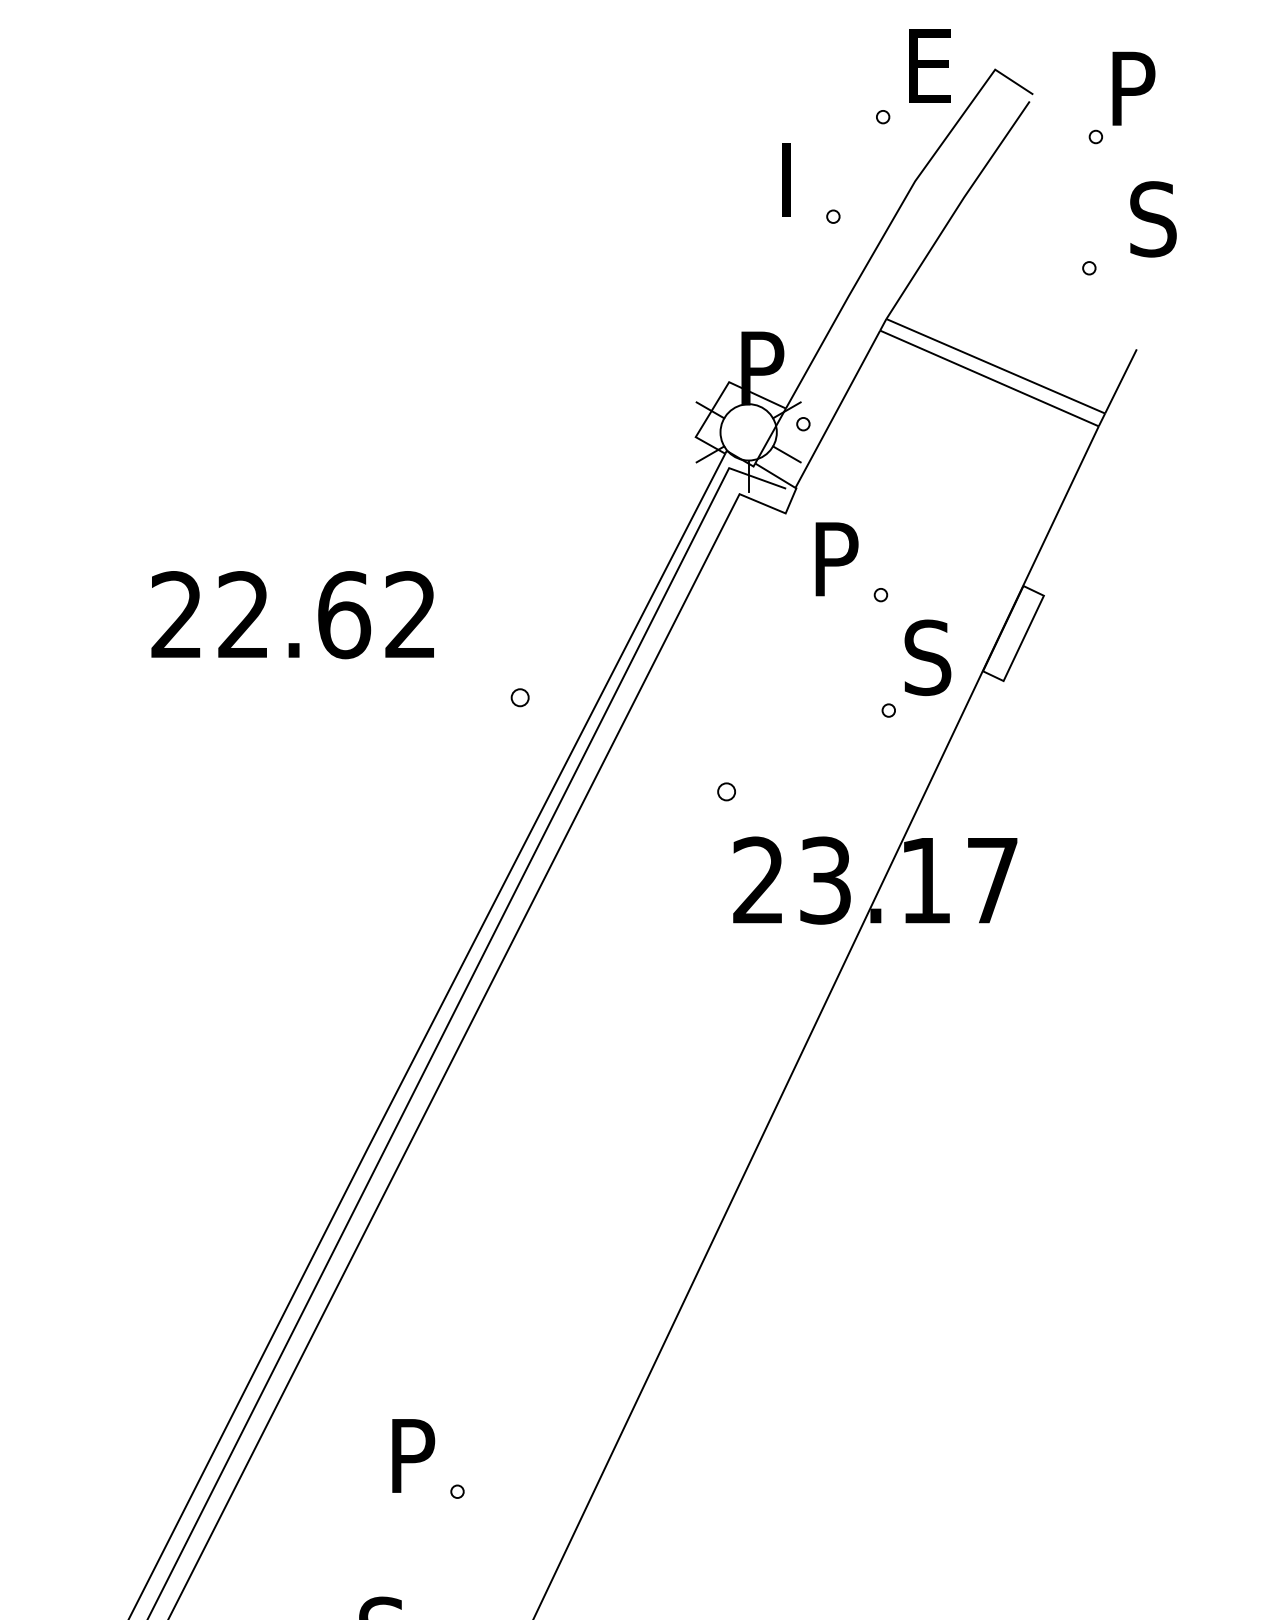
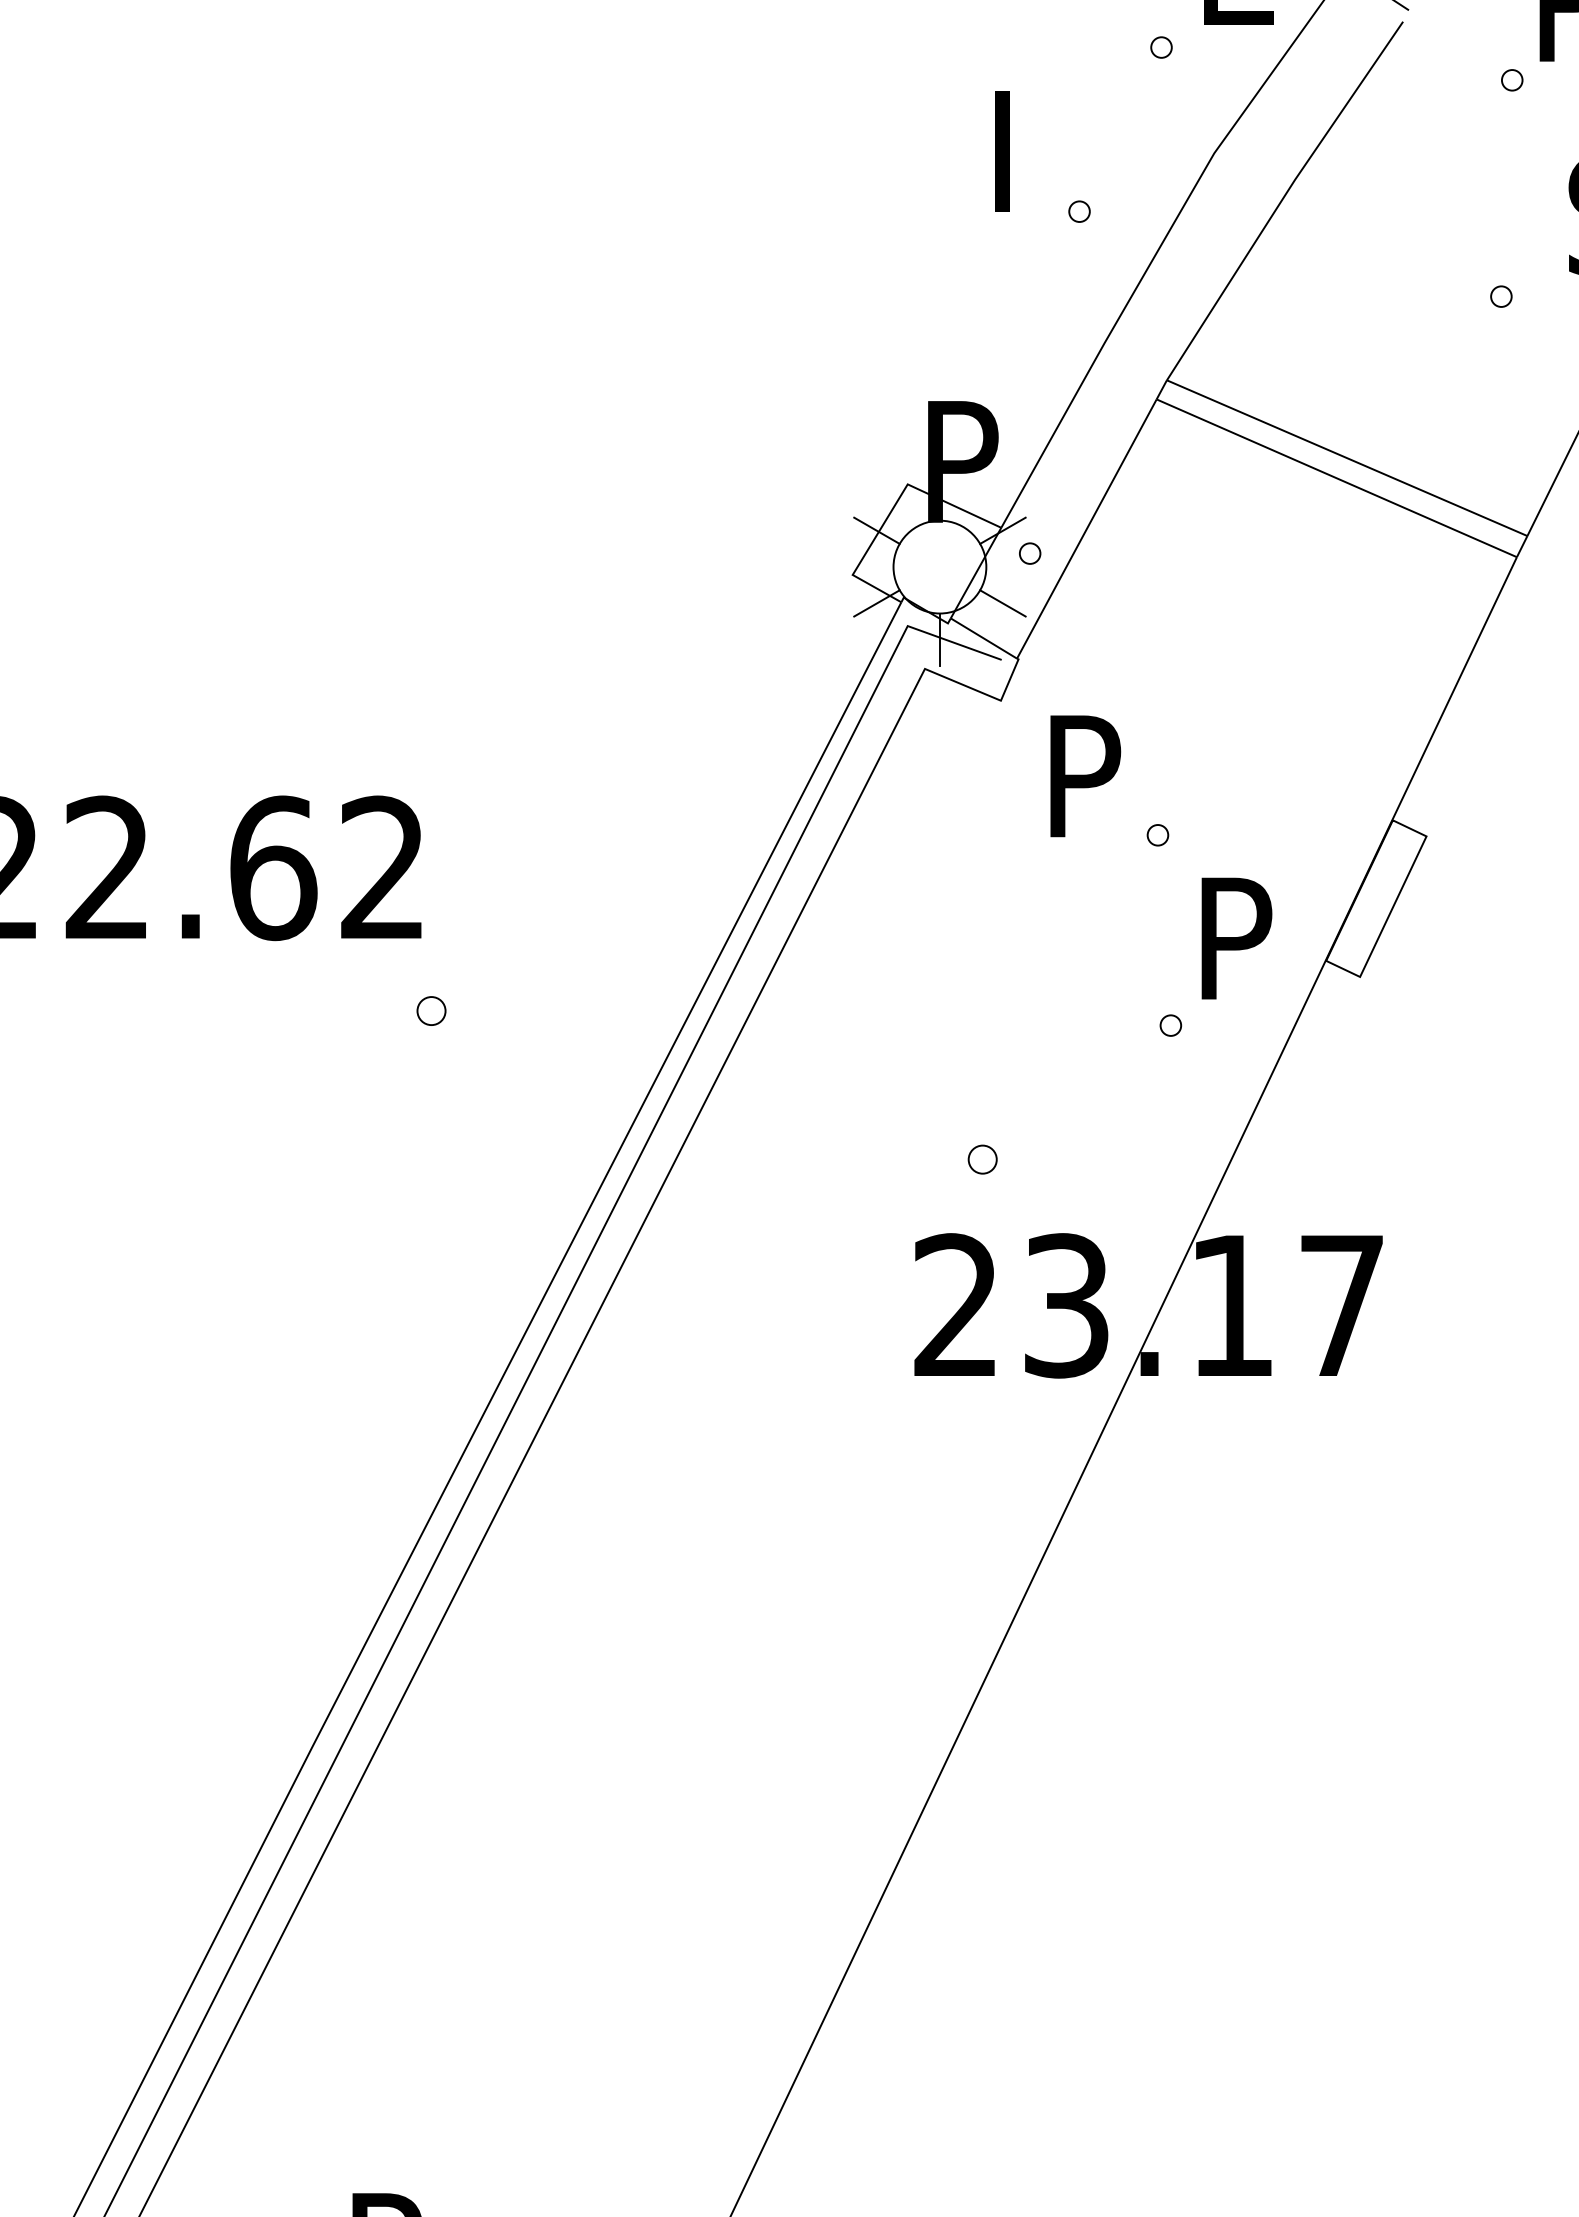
text: (927, 657) -> (1234, 938), S -> P
part: (519, 697) -> (430, 1010), moved
part: (726, 791) -> (982, 1158), moved

